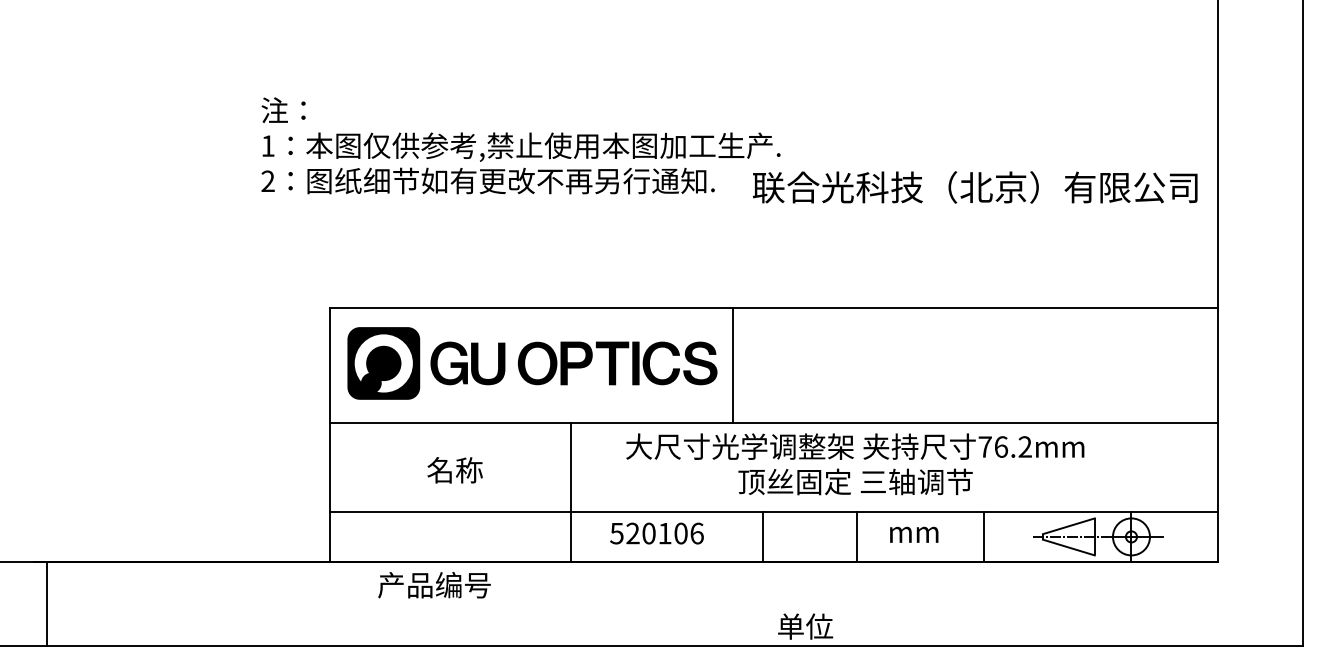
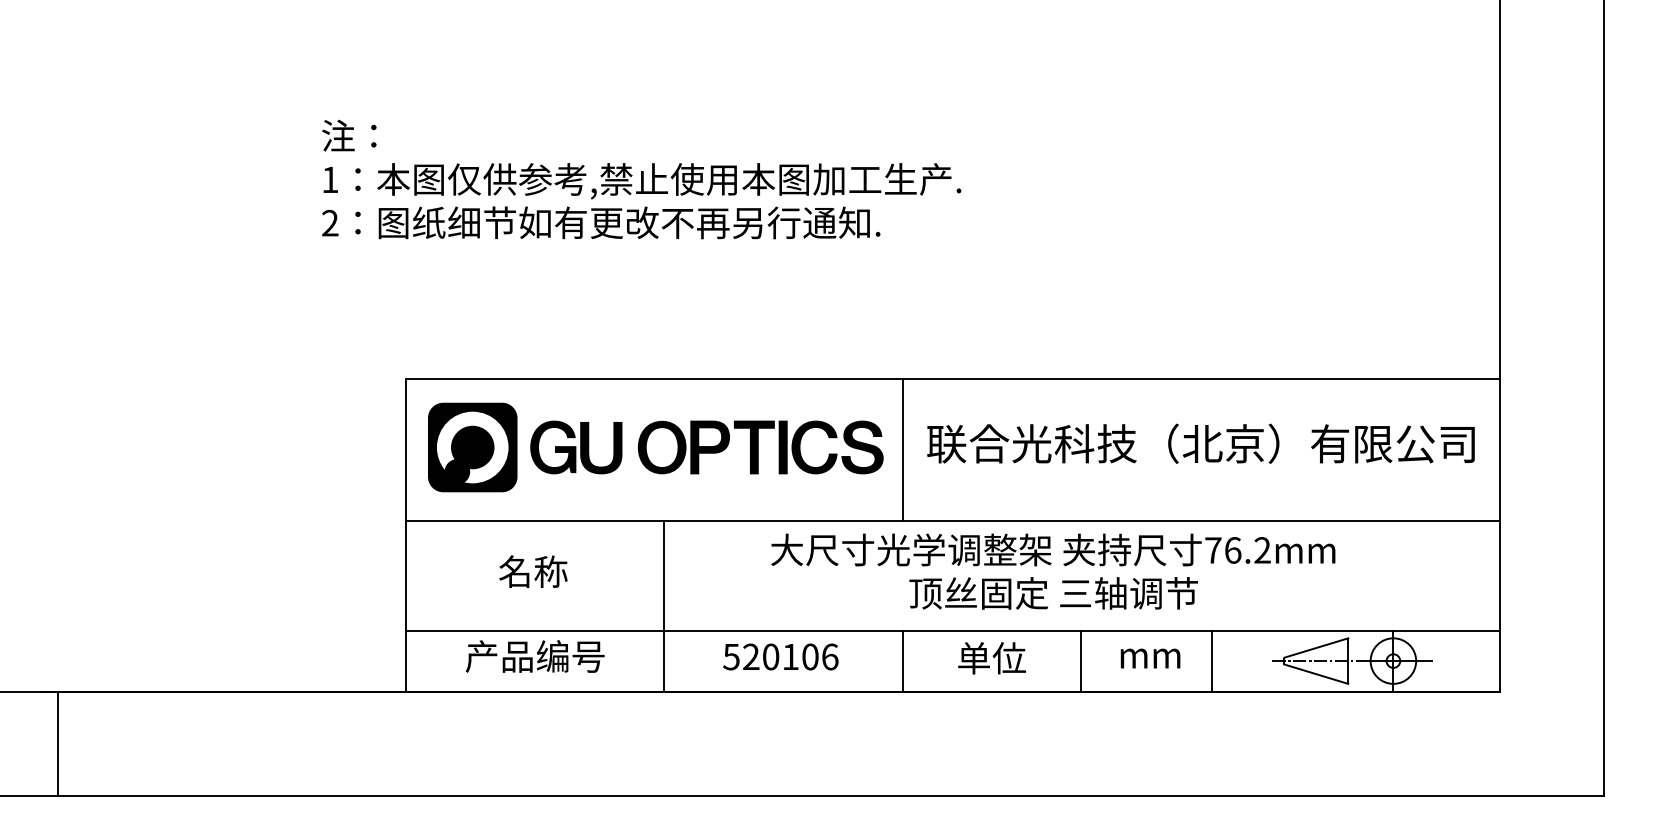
text: (974, 187) -> (1200, 443), moved
text: (454, 470) -> (532, 571), moved
line: (571, 492) -> (664, 606), moved
text: (656, 533) -> (780, 656), moved
text: (914, 534) -> (1150, 658), moved
line: (762, 536) -> (902, 660), moved
line: (856, 536) -> (1080, 660), moved
text: (434, 585) -> (535, 656), moved
text: (805, 626) -> (992, 658), moved

